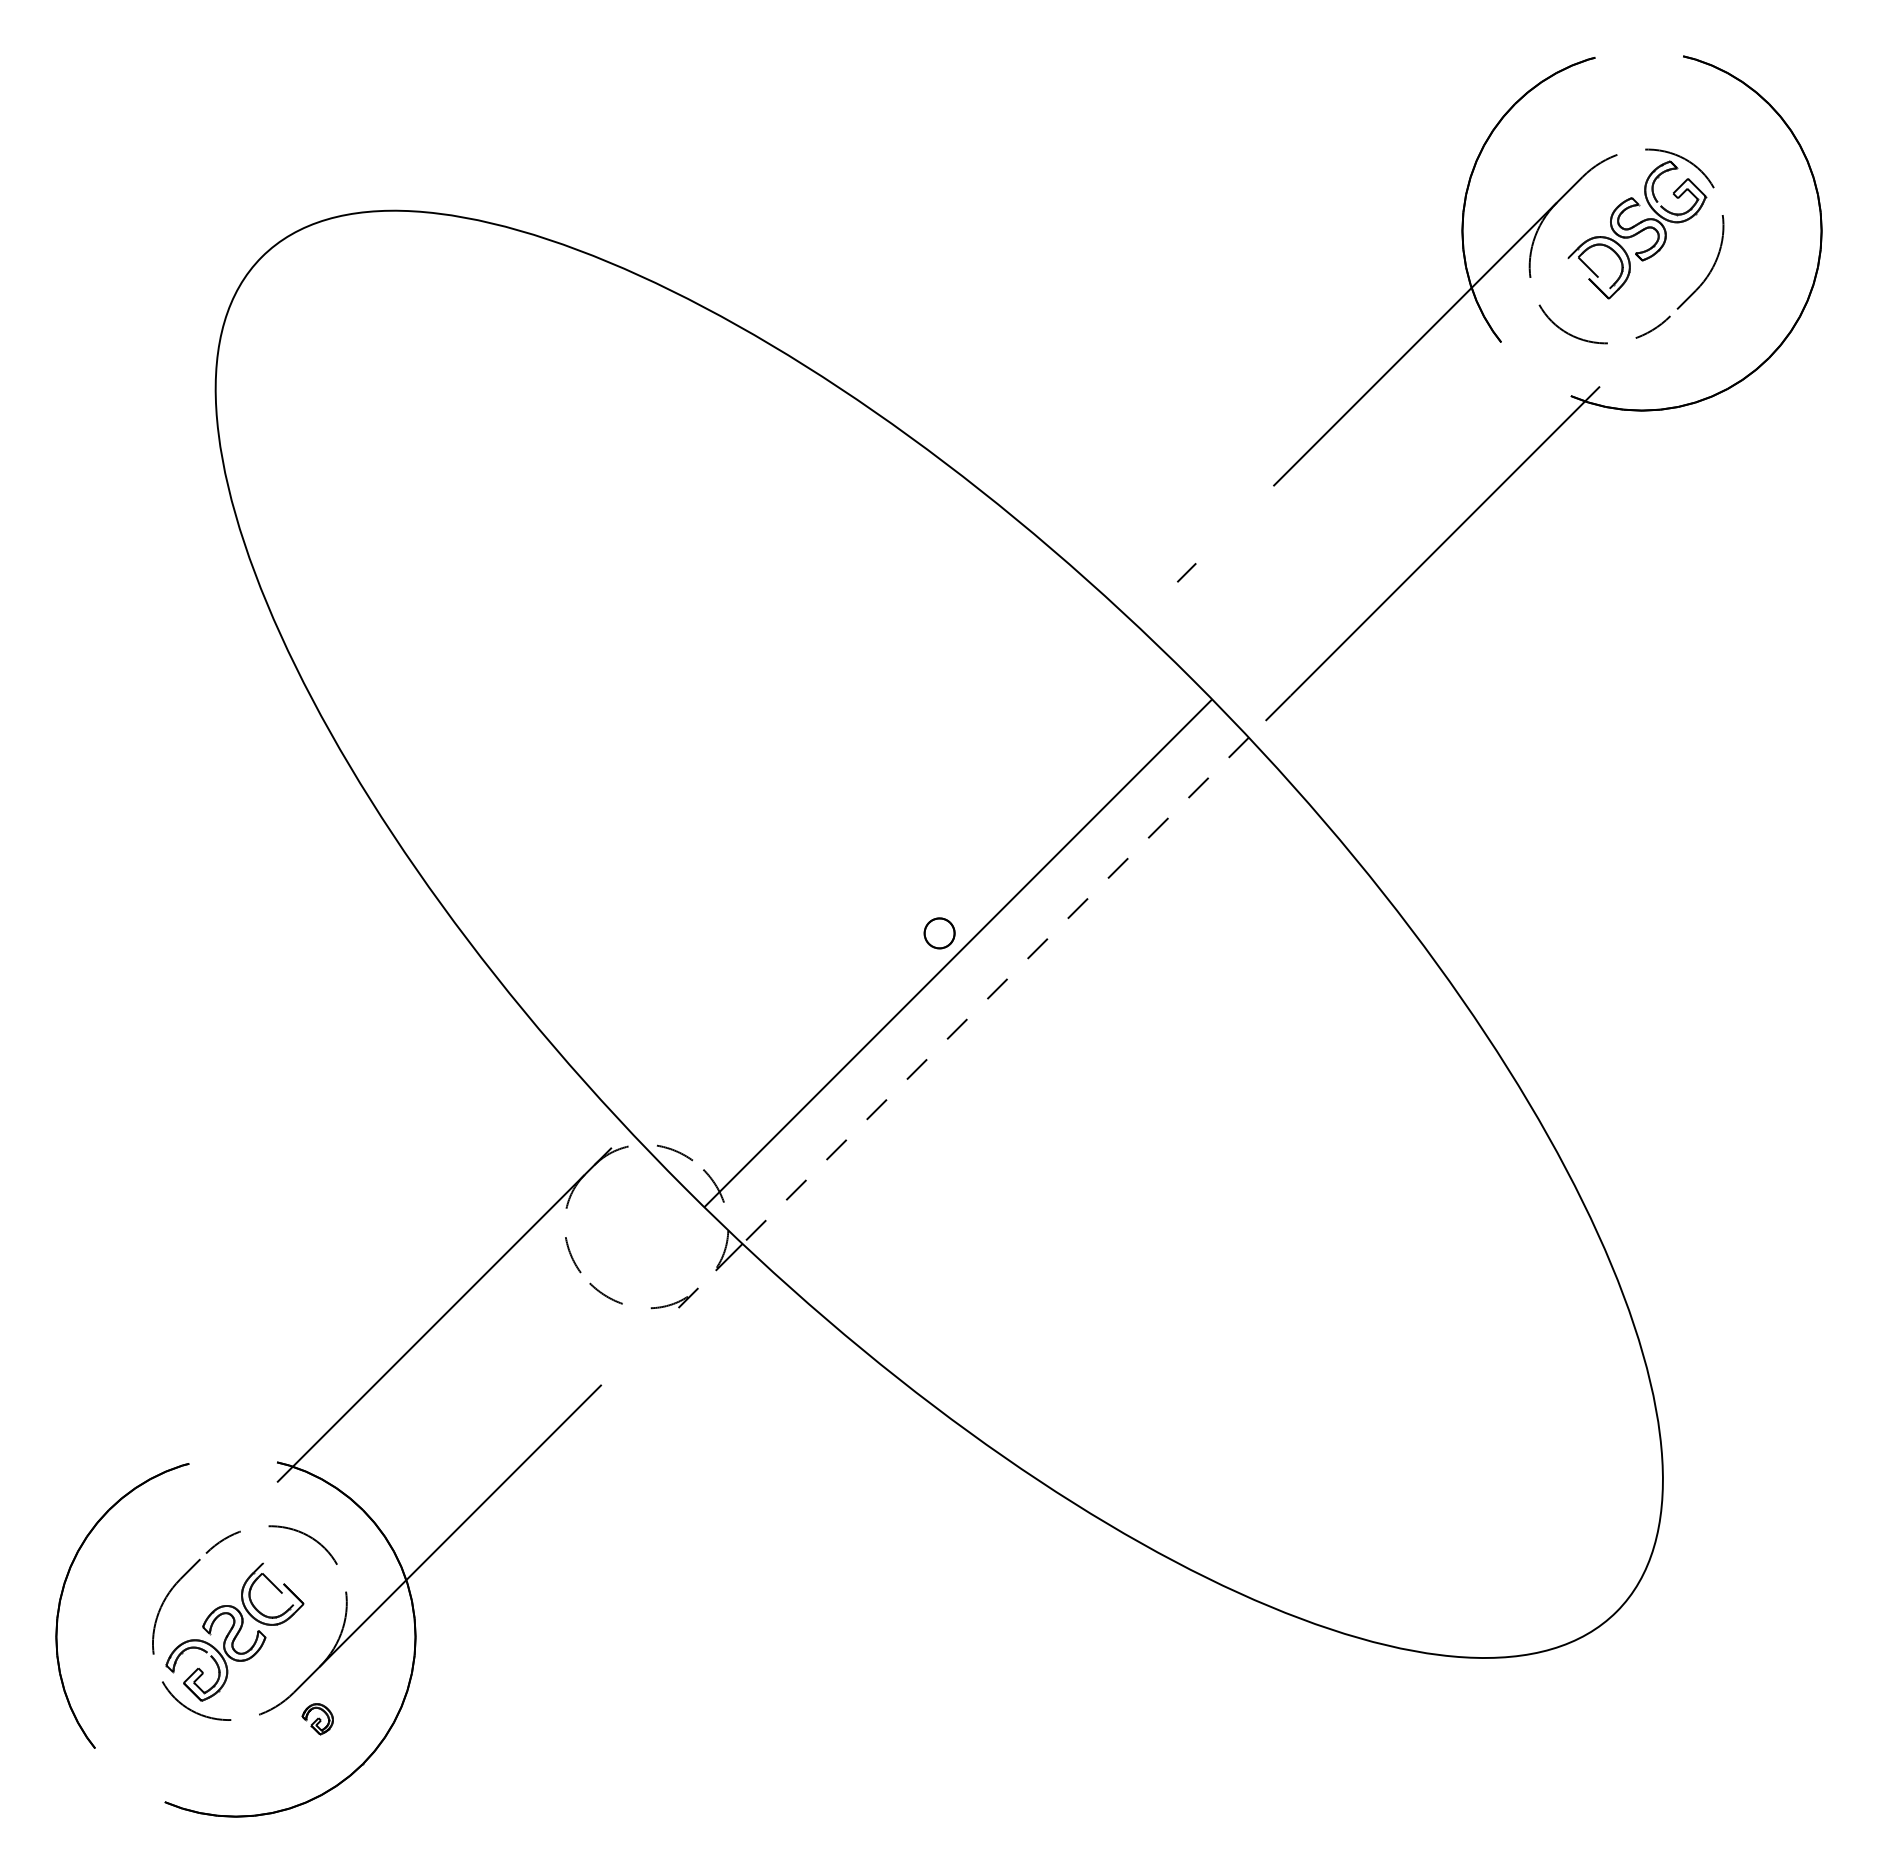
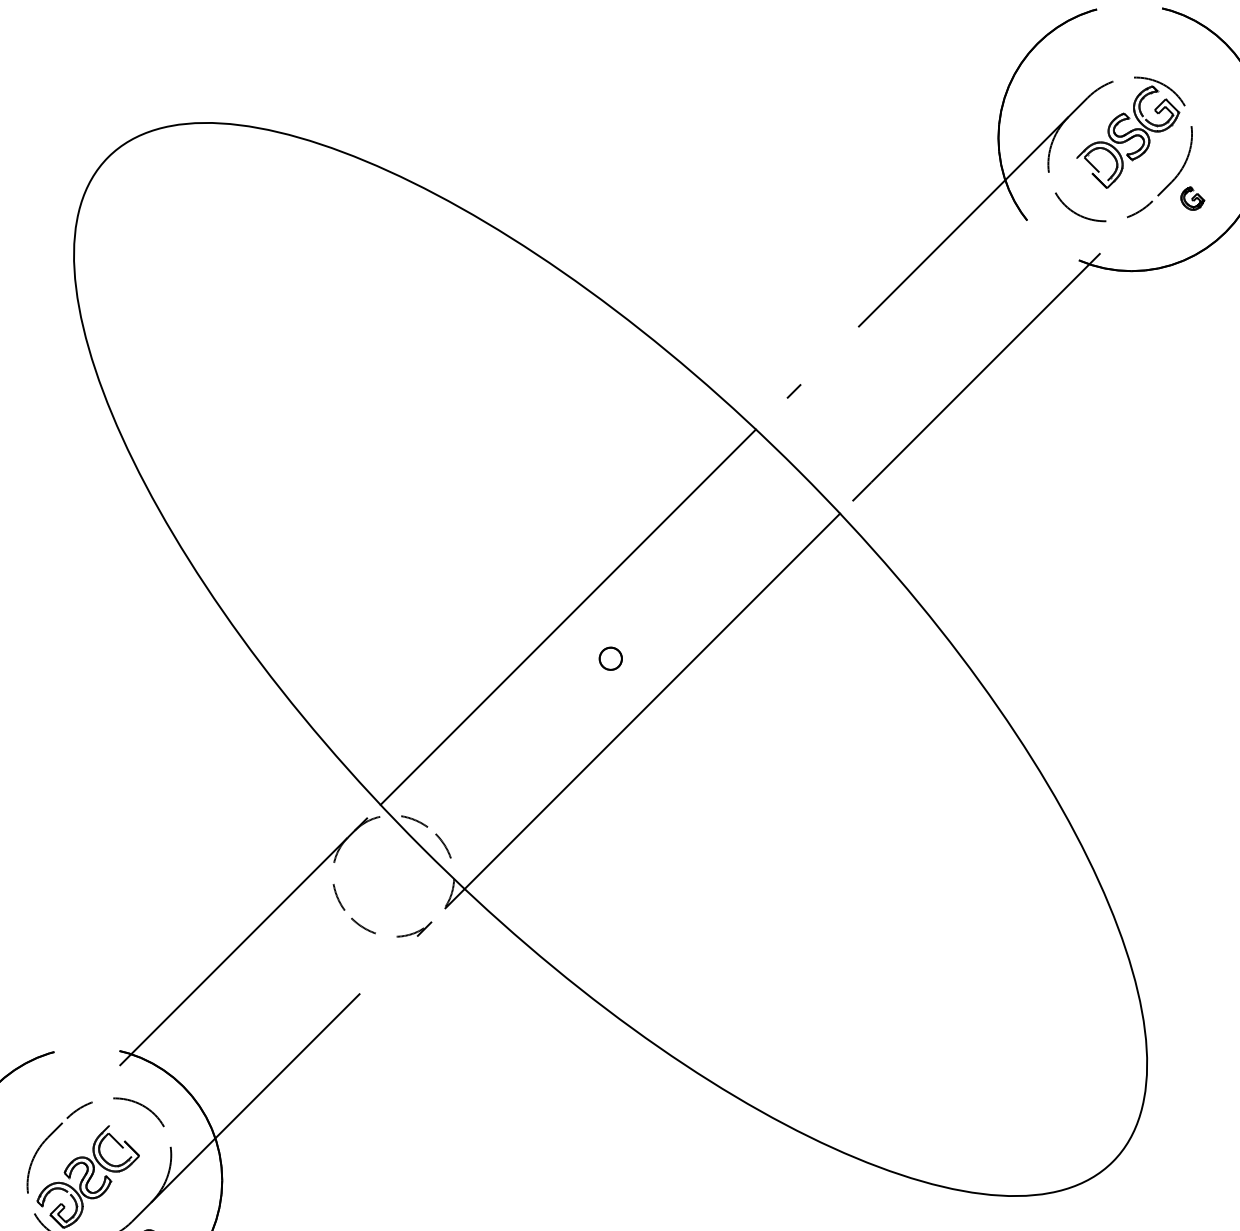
part: (1724, 312) -> (1192, 198), added
line: (958, 953) -> (568, 617), moved
line: (995, 990) -> (652, 701), dashed -> solid

